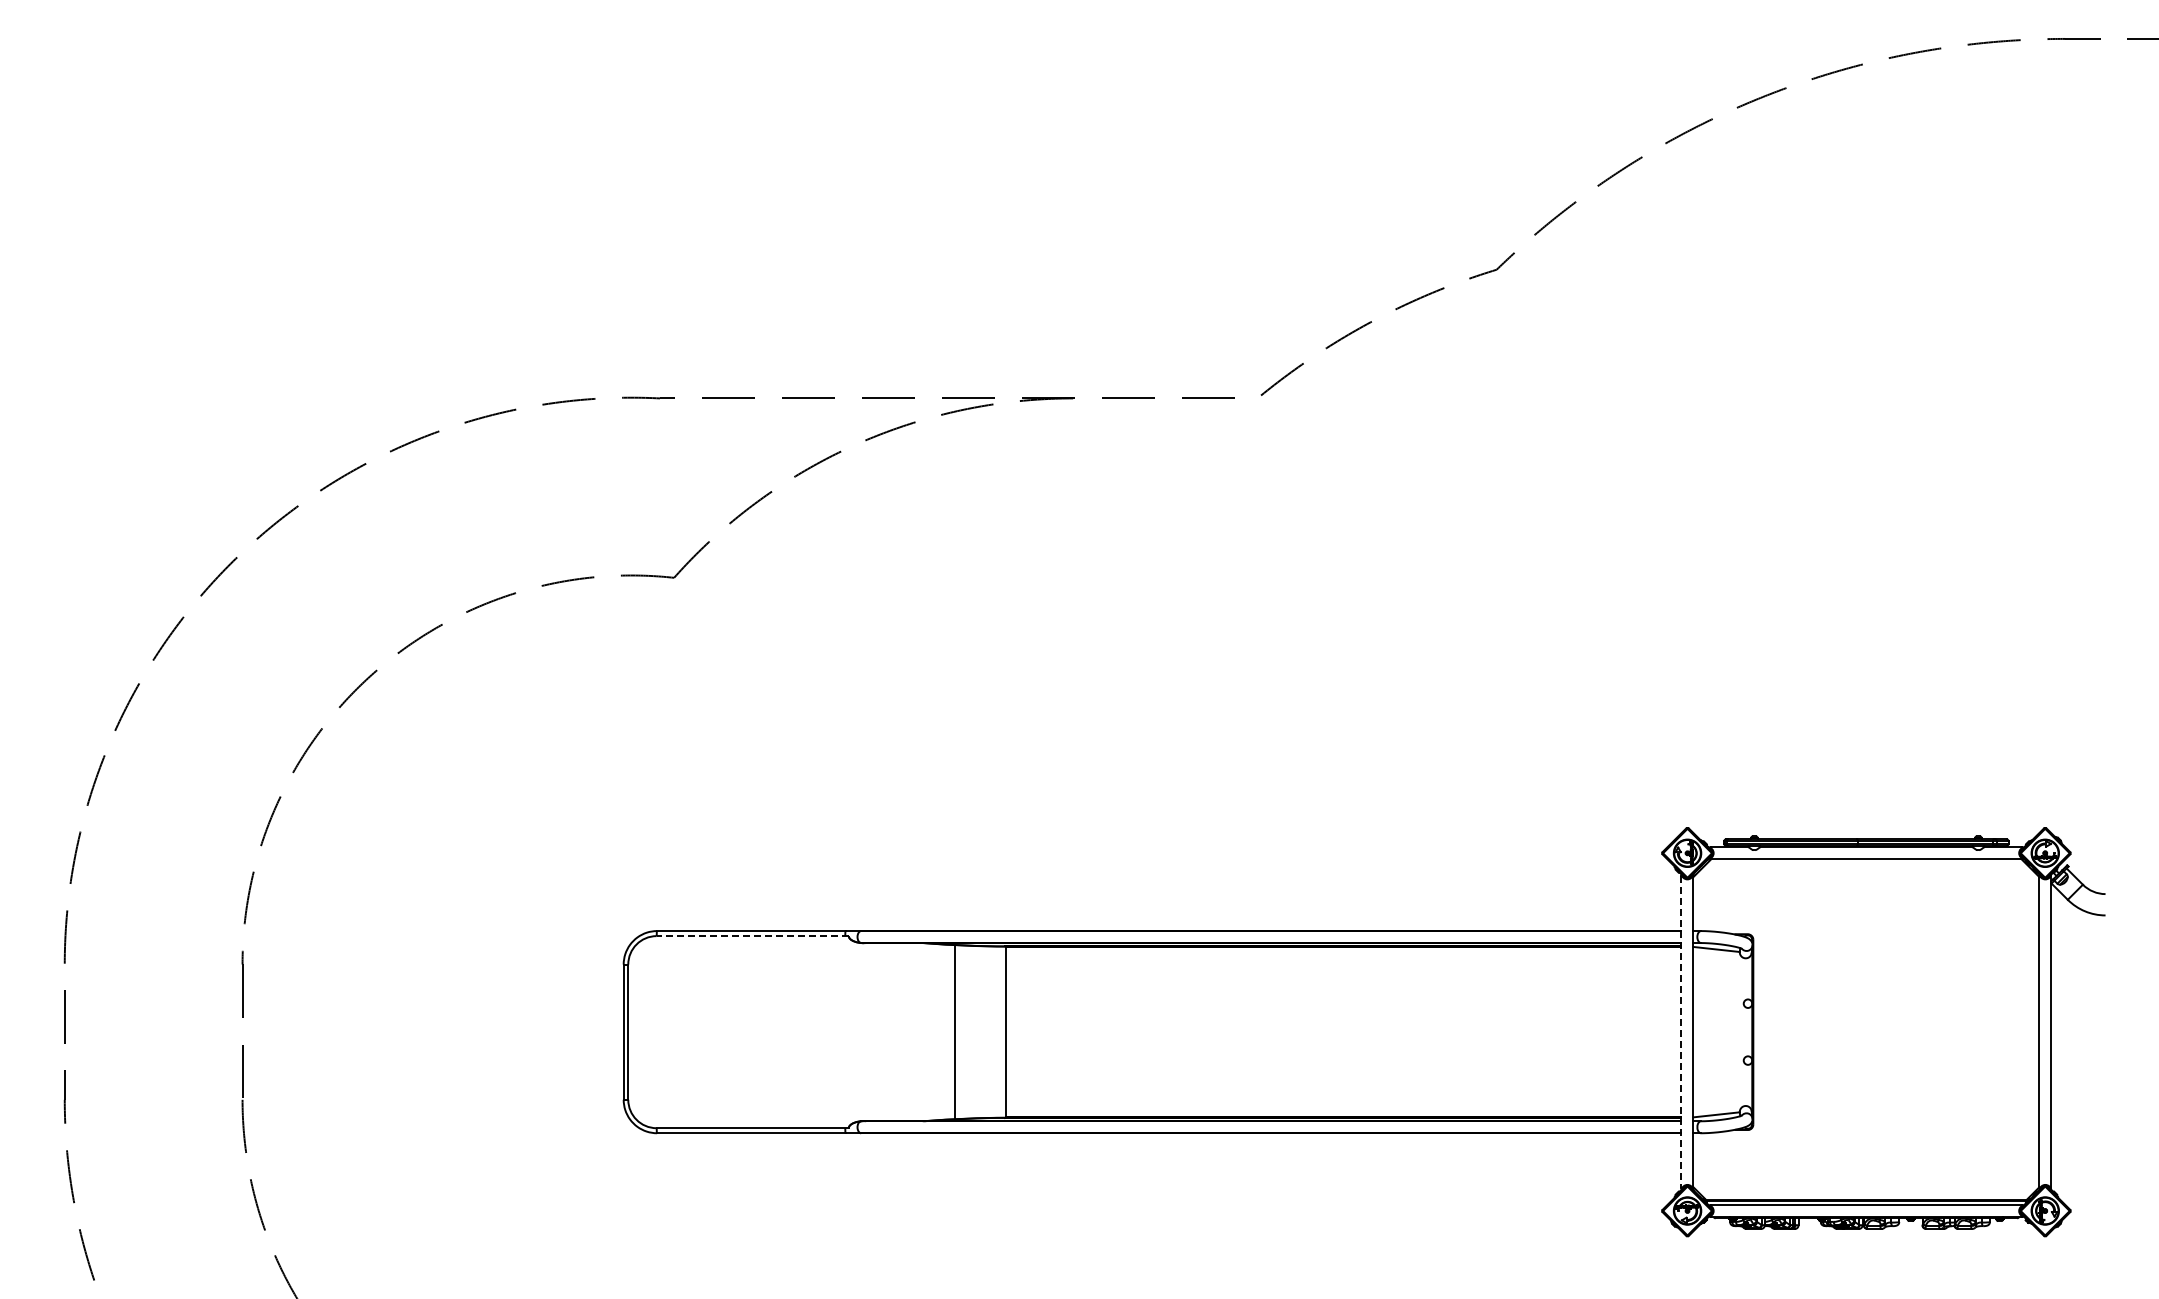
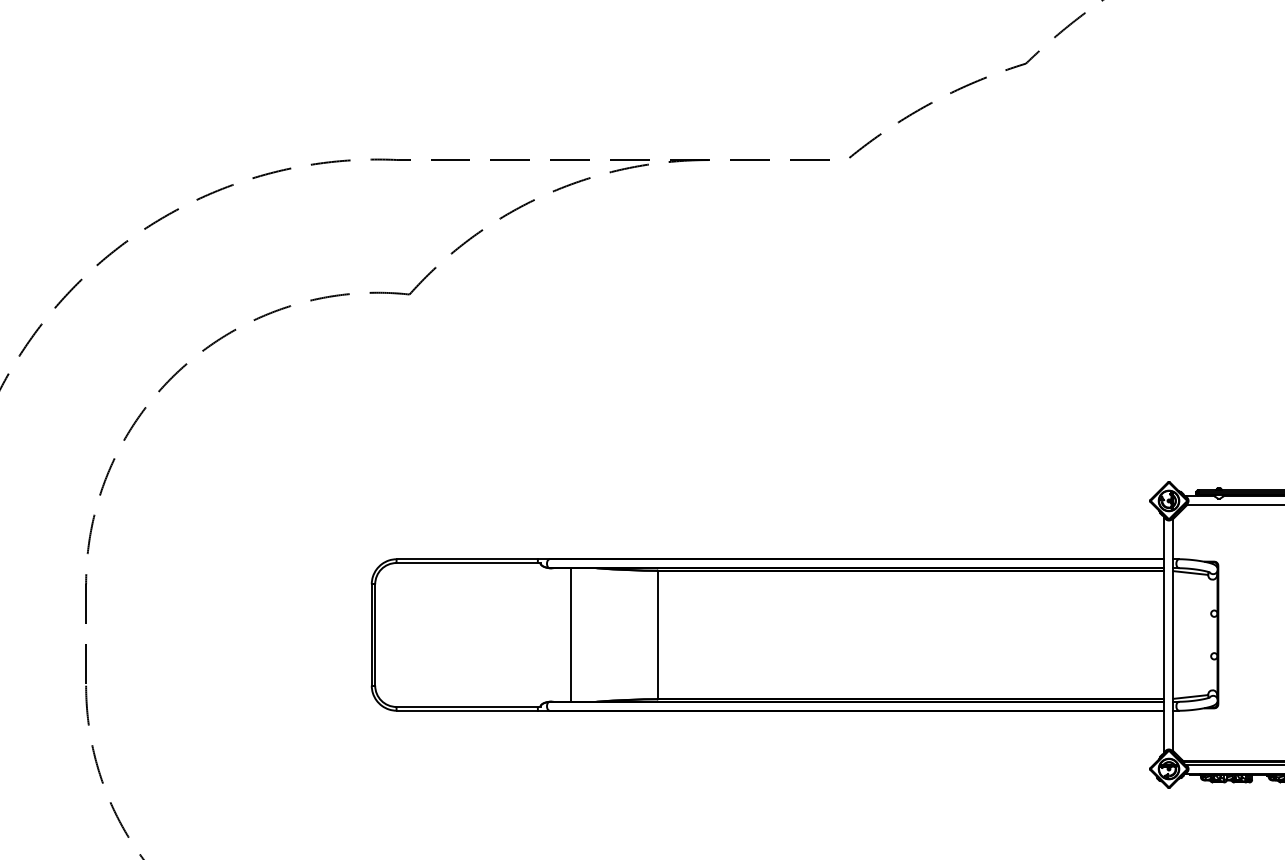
line: (752, 936) -> (468, 563), dashed -> solid
line: (955, 1032) -> (570, 635), moved
line: (1681, 1032) -> (1164, 635), dashed -> solid

